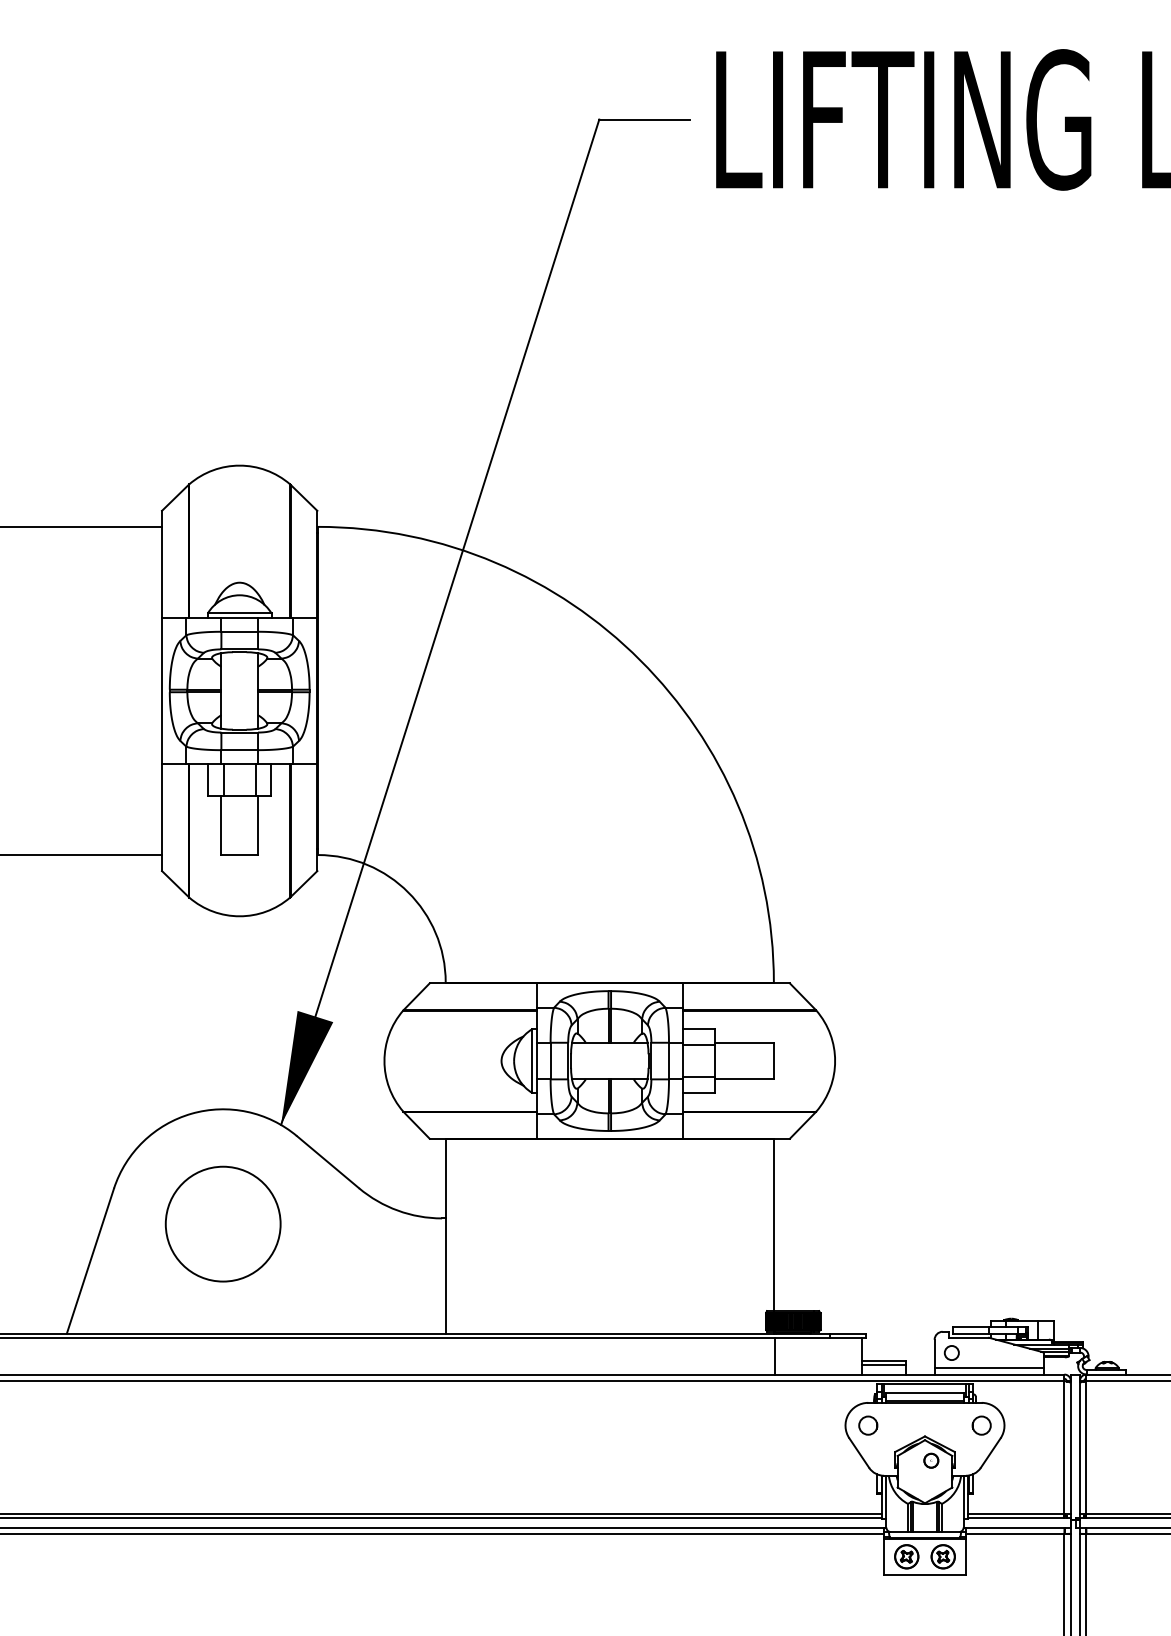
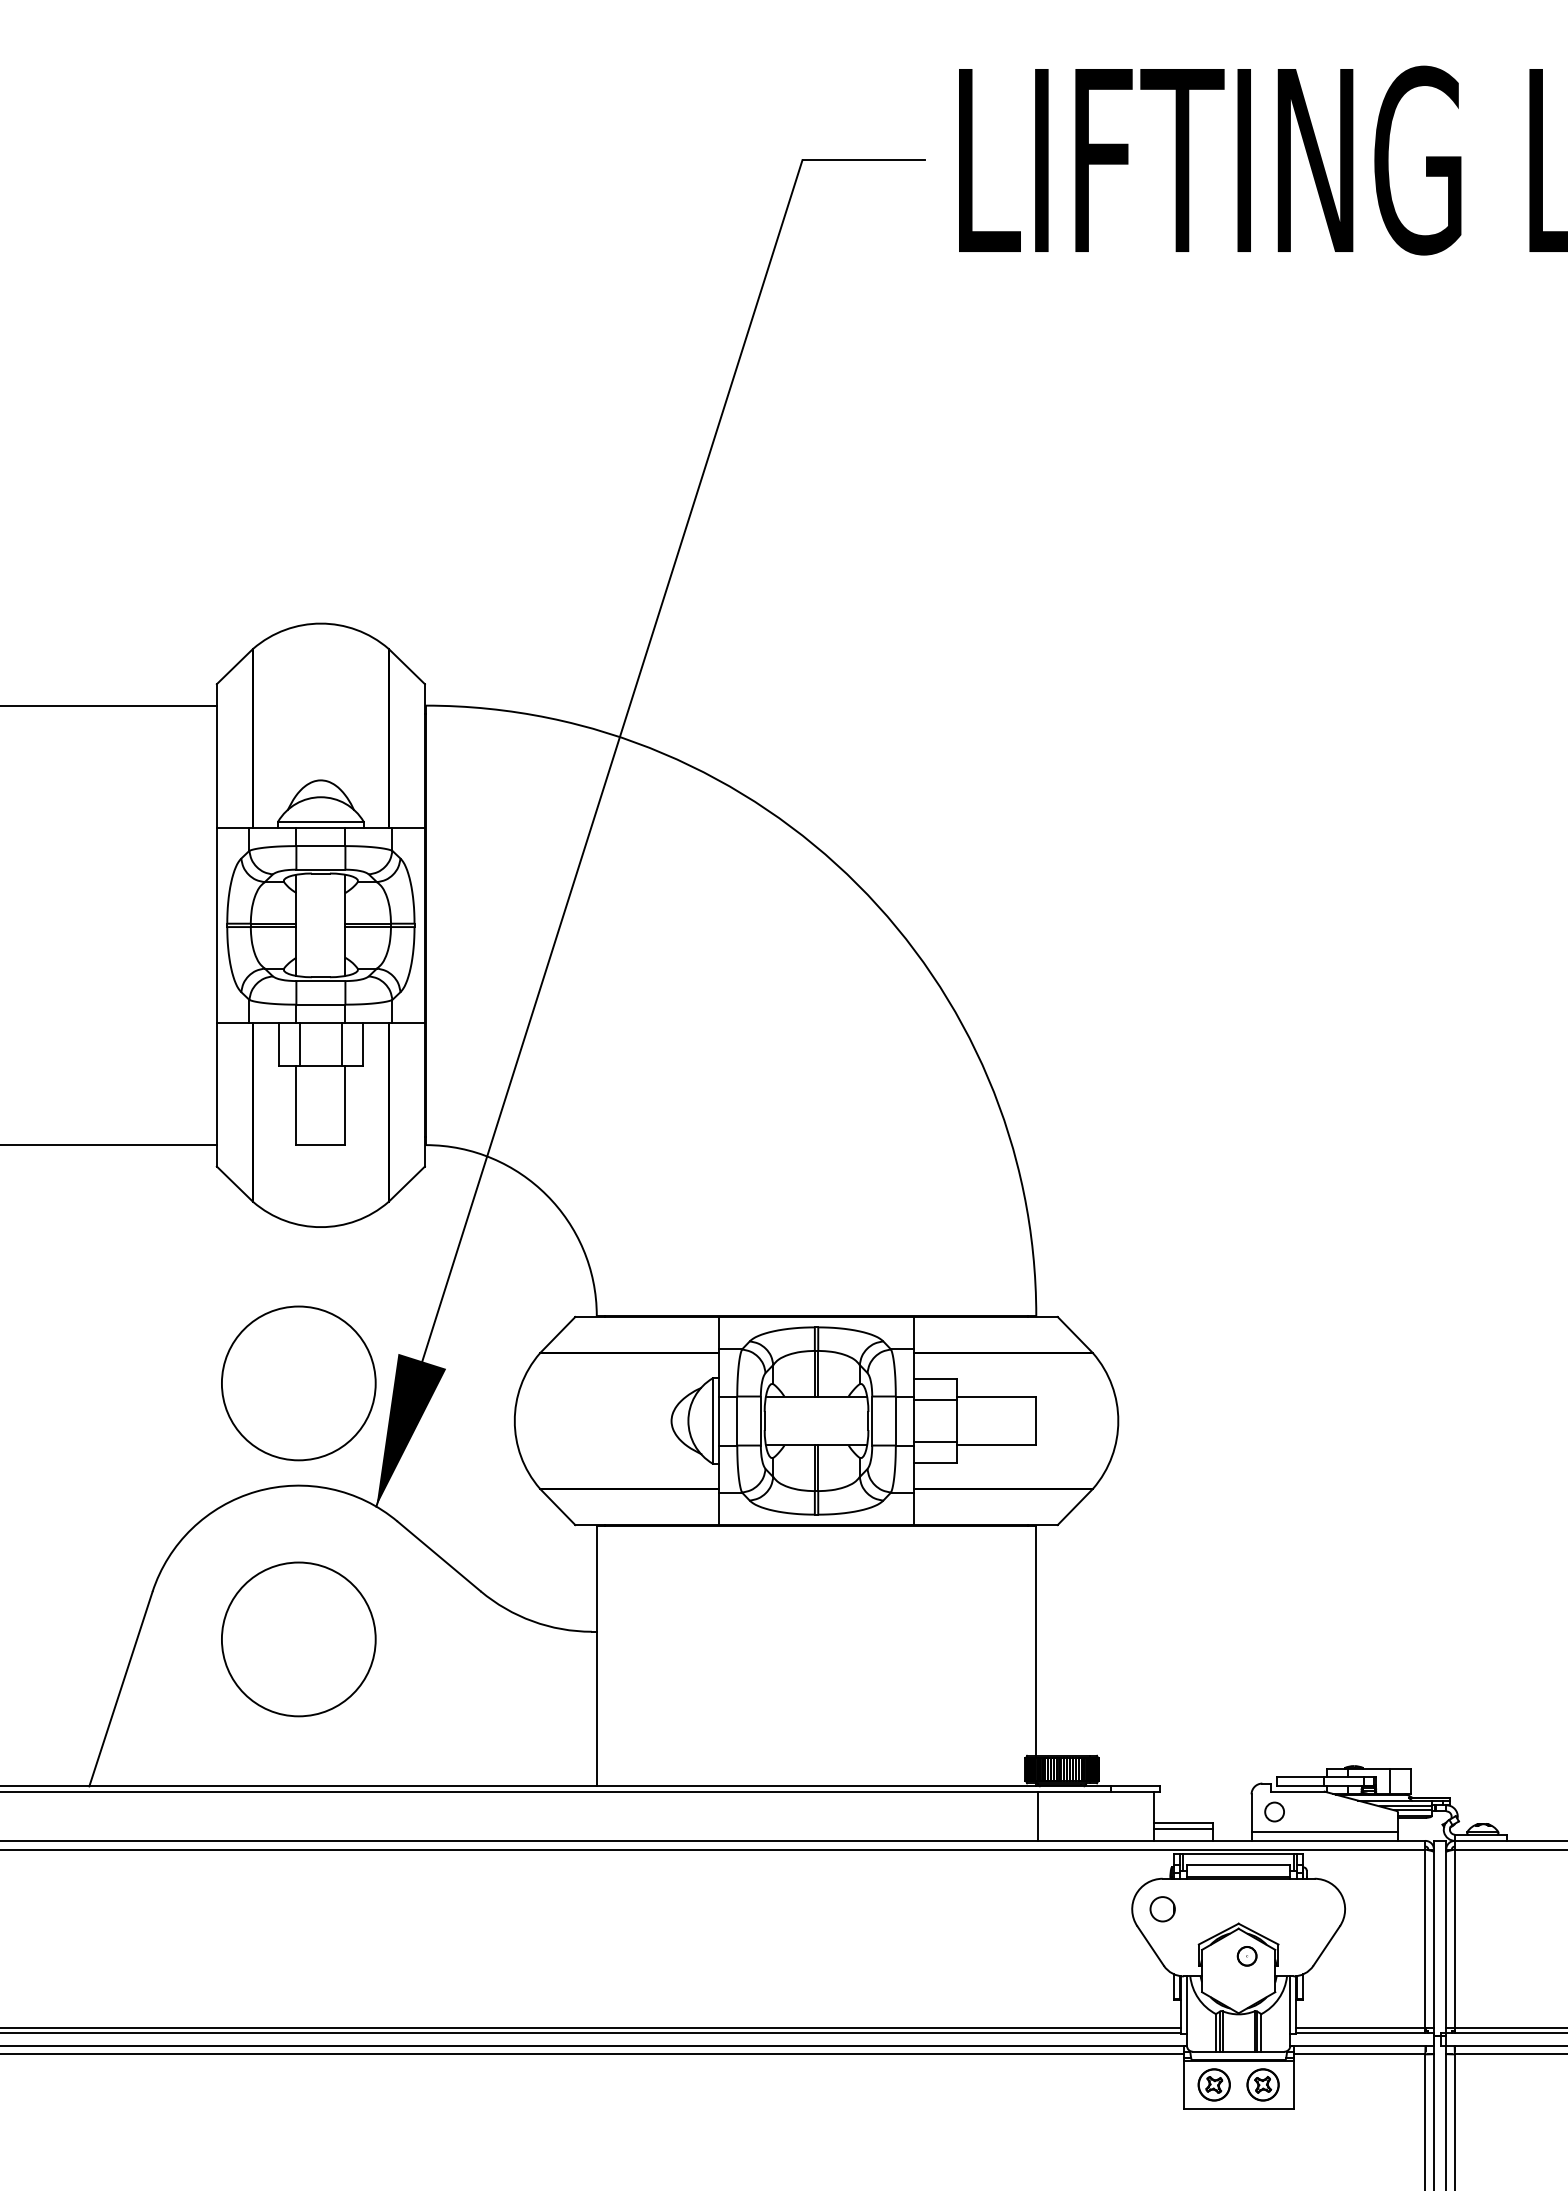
circle: (222, 1033) -> (298, 1383), added
circle: (981, 1425) -> (1314, 1909), removed

